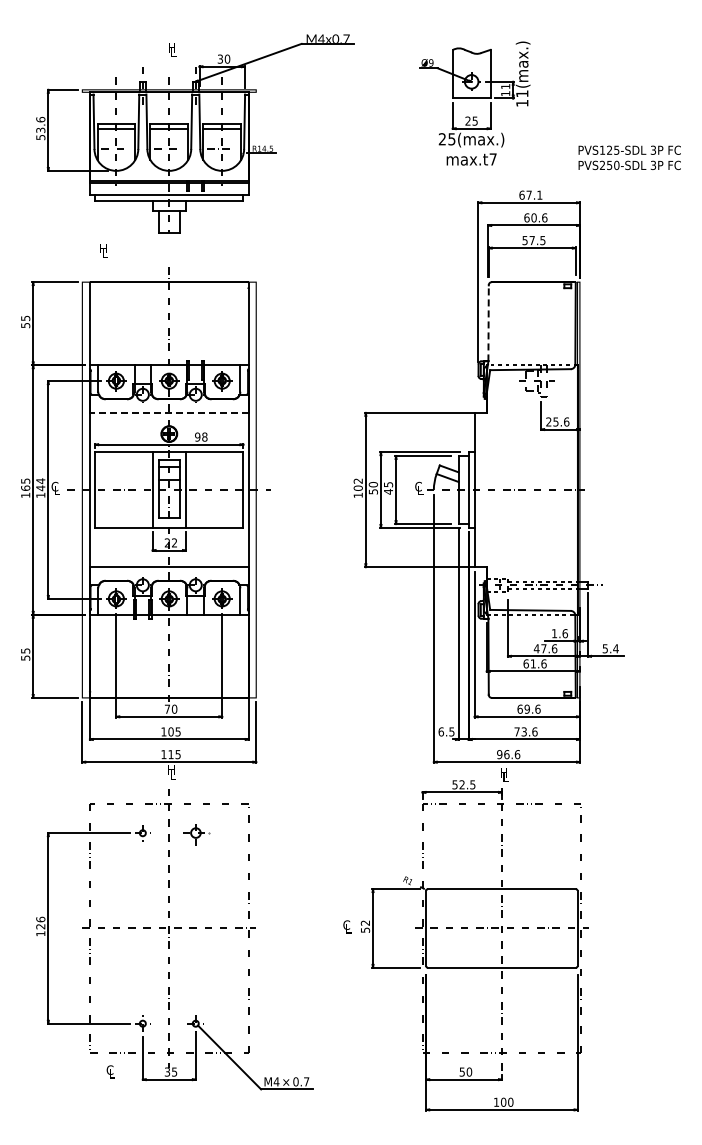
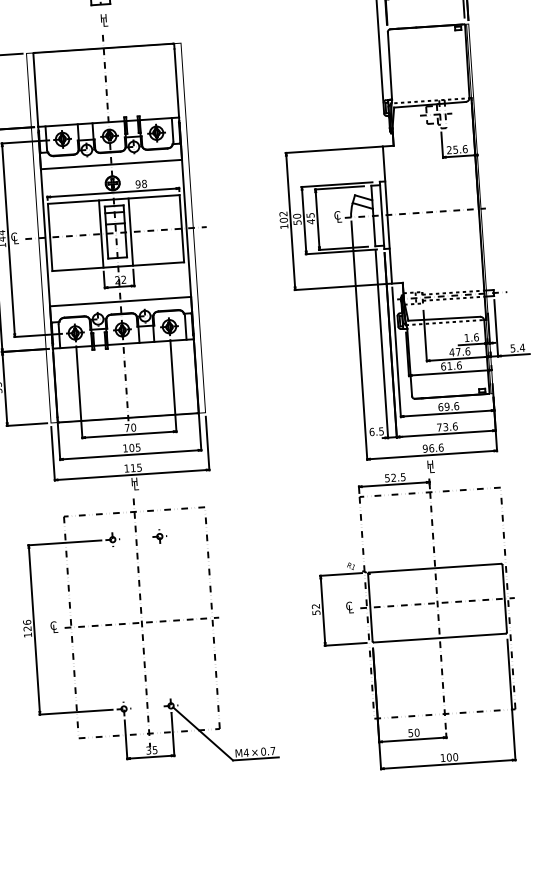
text: (103, 250) -> (103, 20), moved
line: (488, 322) -> (389, 65), dashed -> solid
line: (168, 412) -> (110, 164), dashed -> solid
part: (195, 833) -> (159, 536), size x0.62
text: (347, 926) -> (349, 607), moved
text: (110, 1071) -> (53, 626), moved

